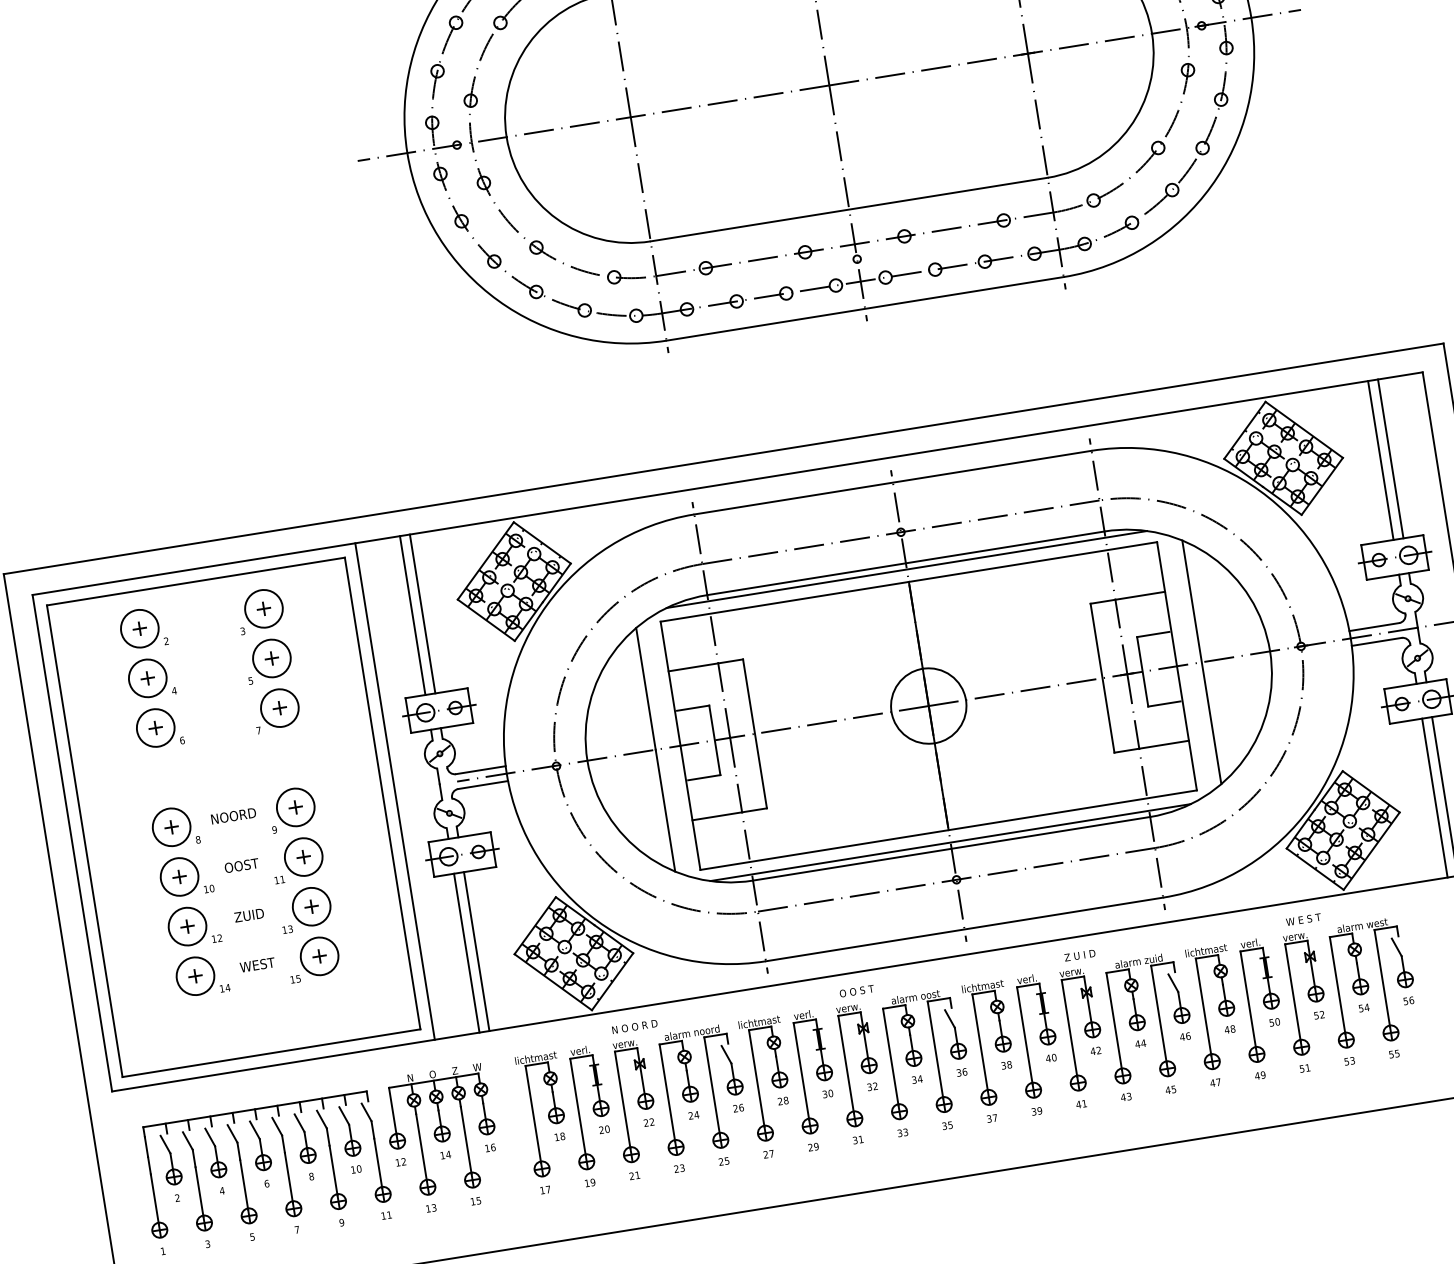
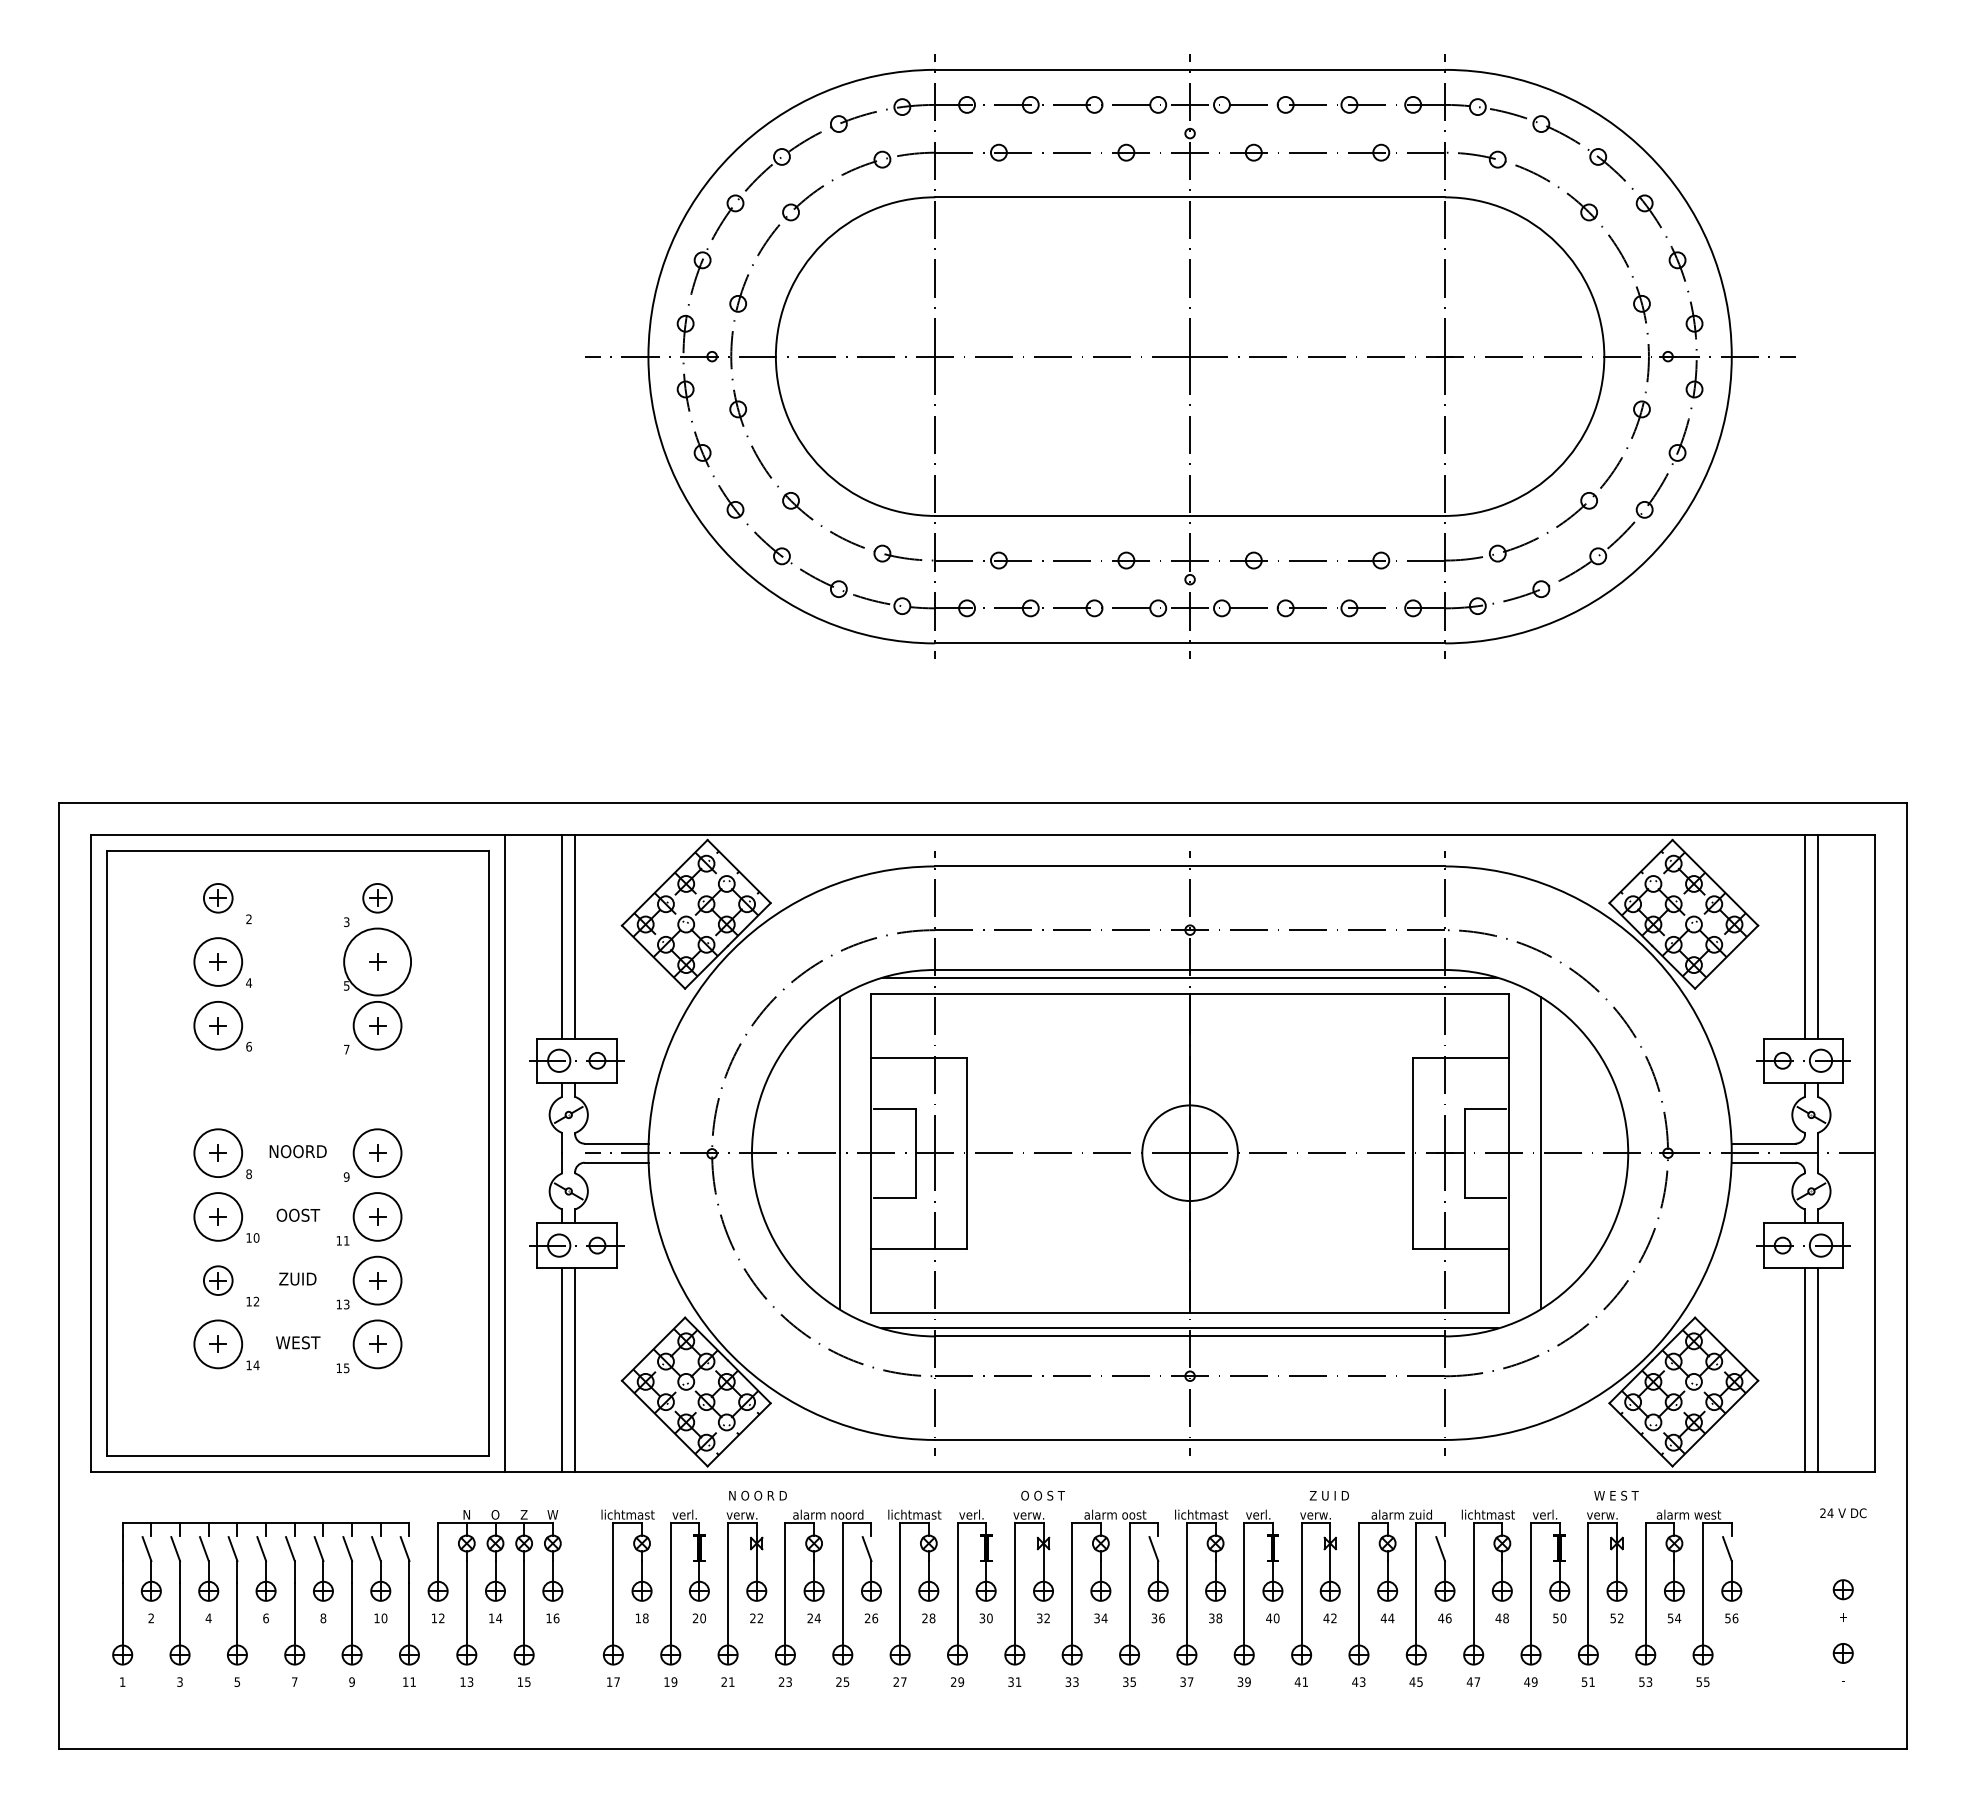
circle: (263, 609) -> (377, 898), size x0.6
circle: (140, 628) -> (218, 898), size x0.6
circle: (271, 658) -> (377, 961), size x1.4
circle: (187, 926) -> (218, 1280), size x0.6

